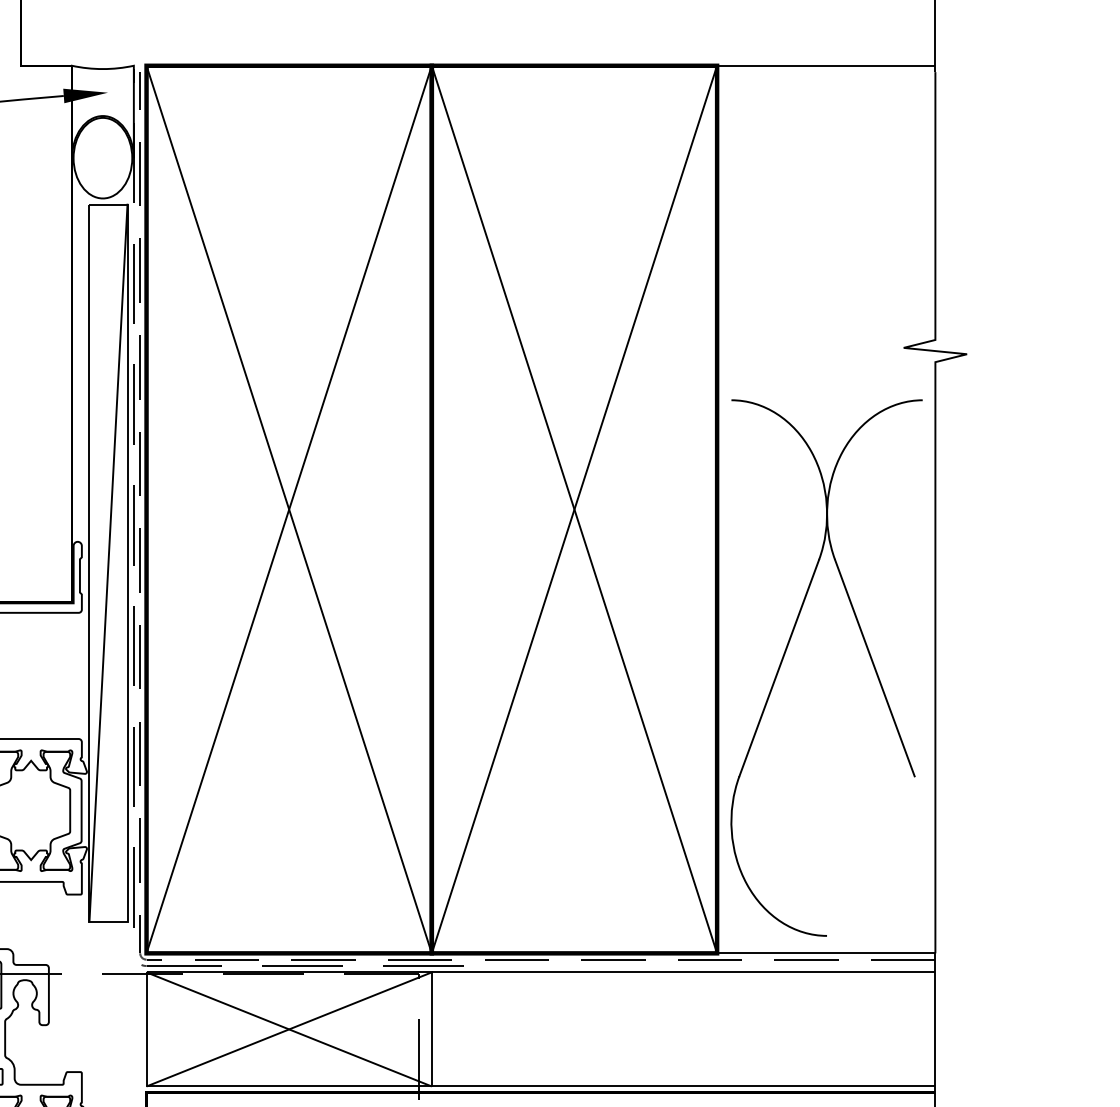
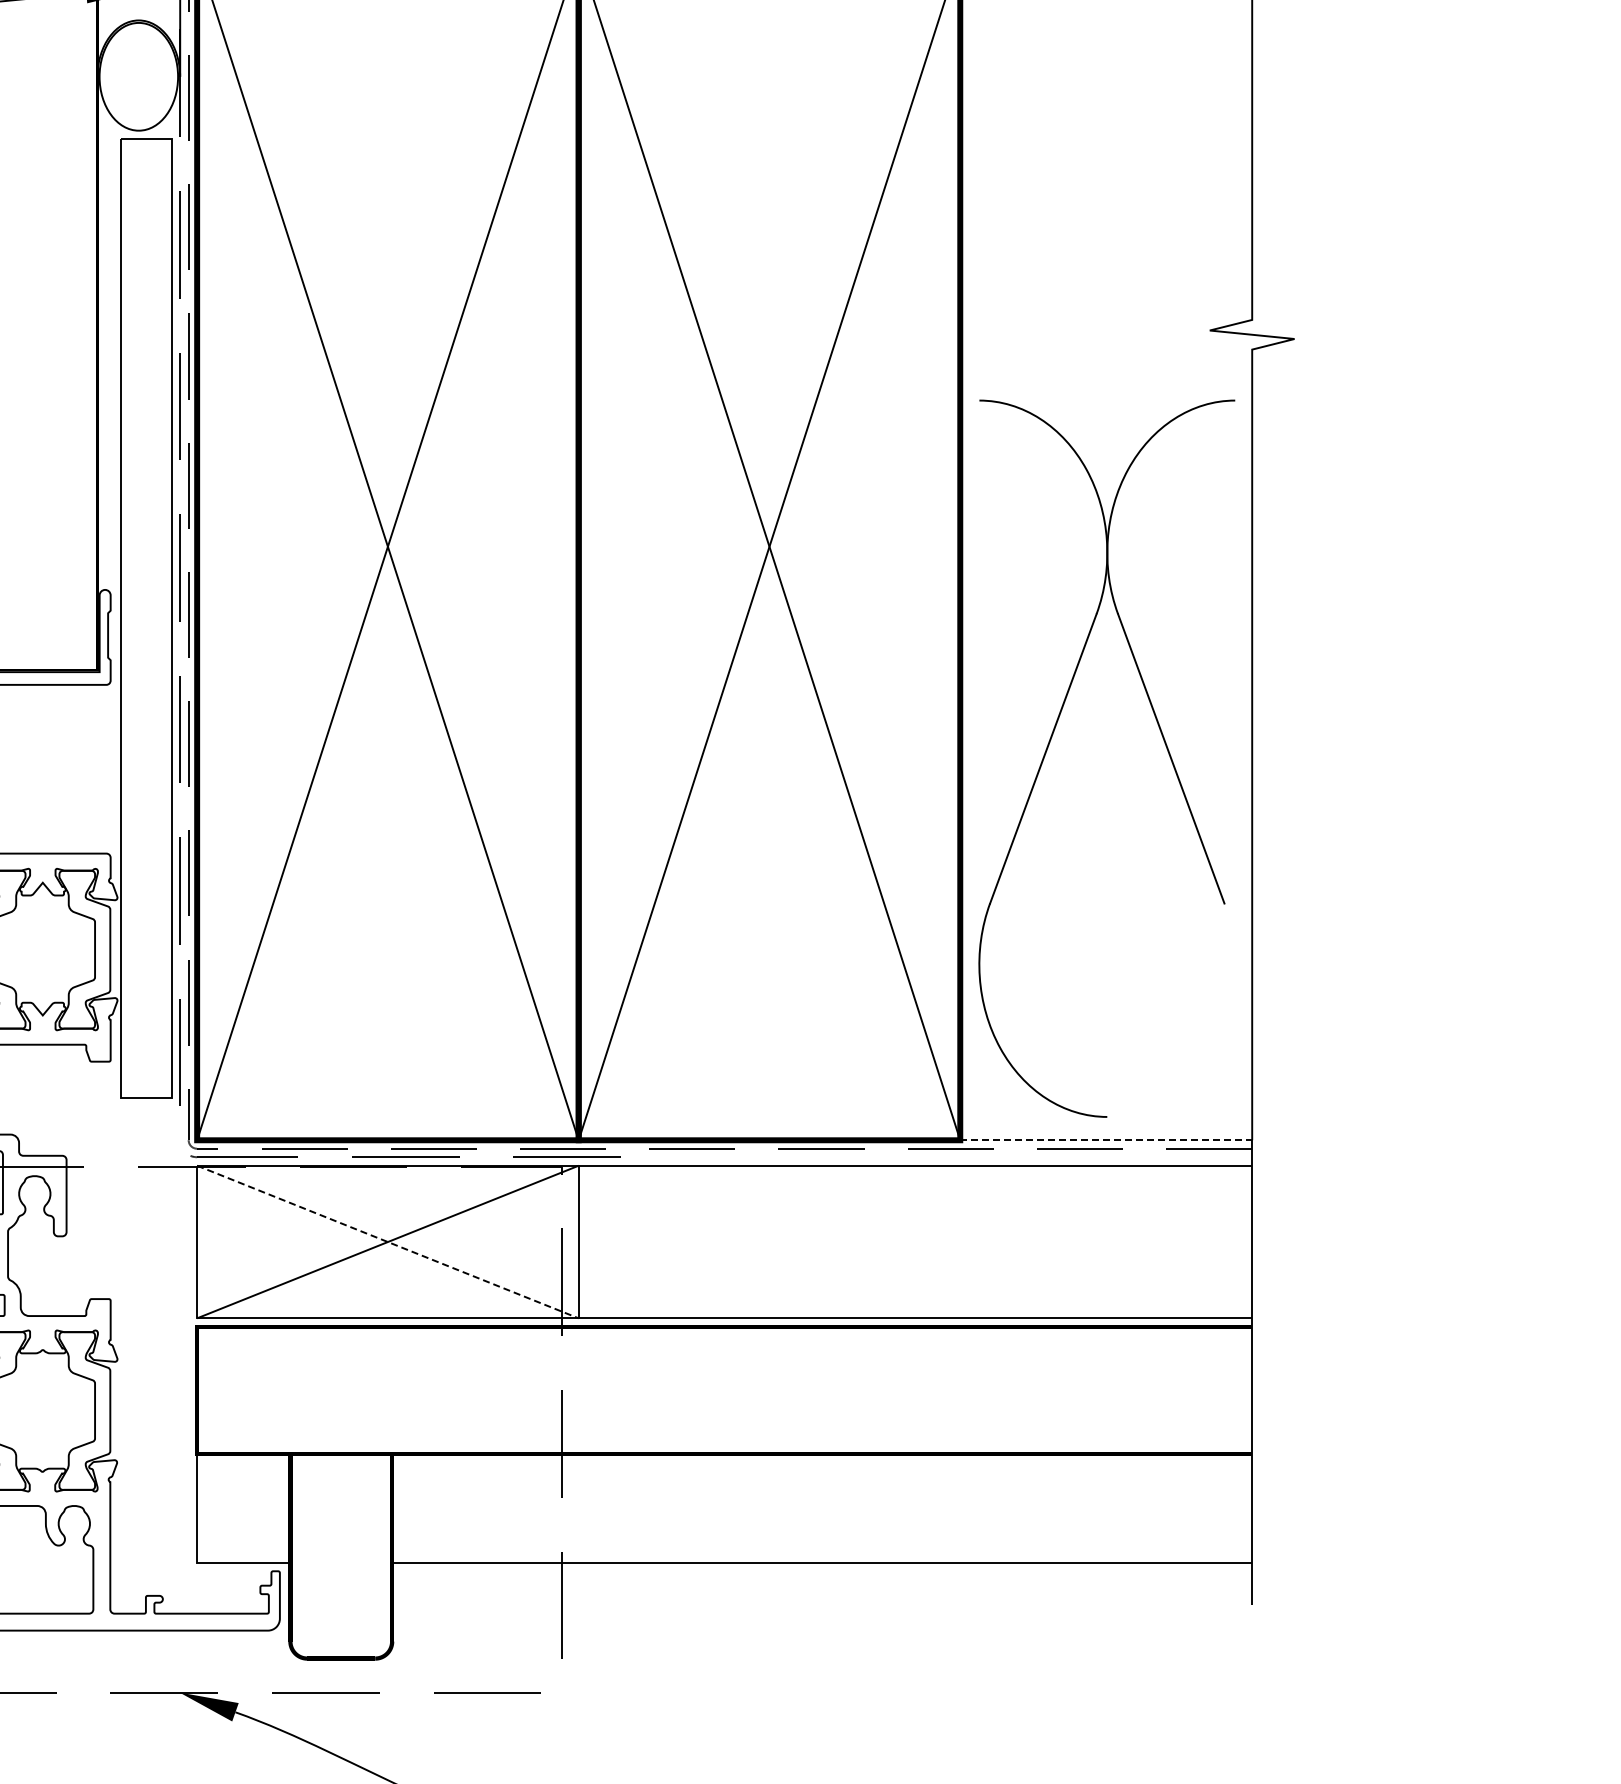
line: (107, 563) -> (145, 618), removed
line: (826, 953) -> (1106, 1140), solid -> dashed
line: (289, 1029) -> (388, 1242), solid -> dashed

